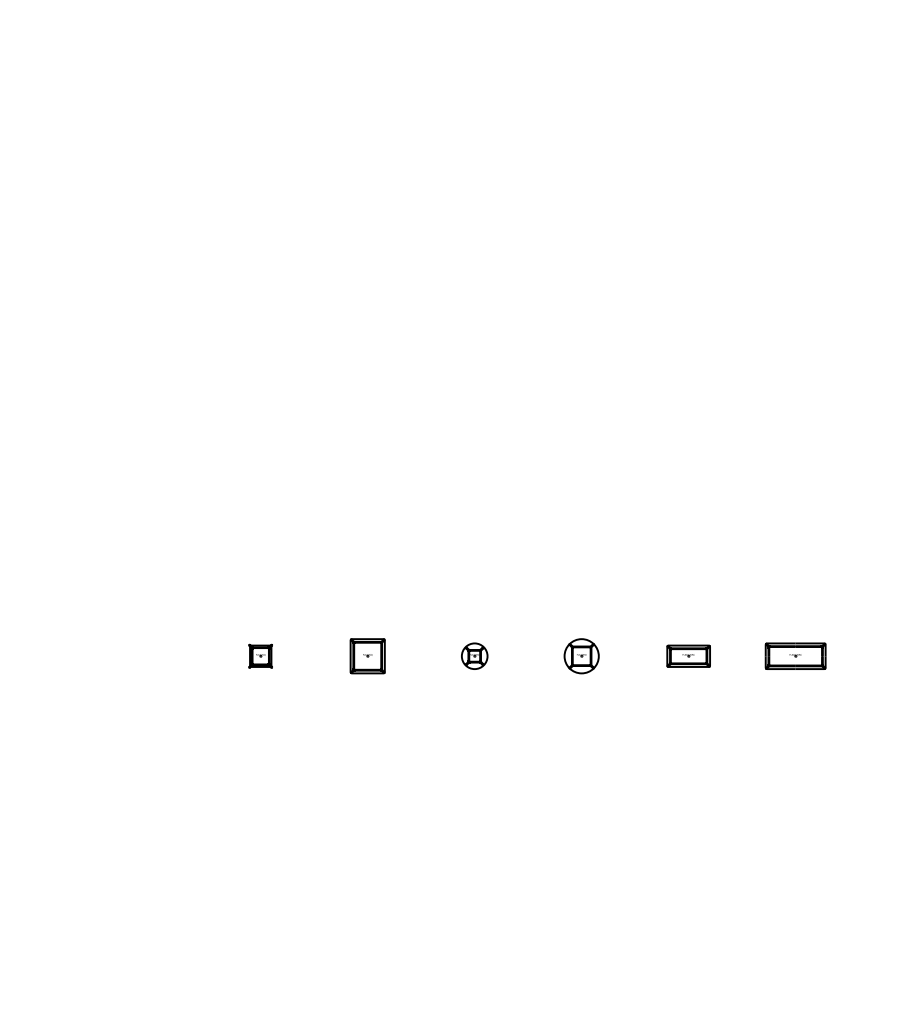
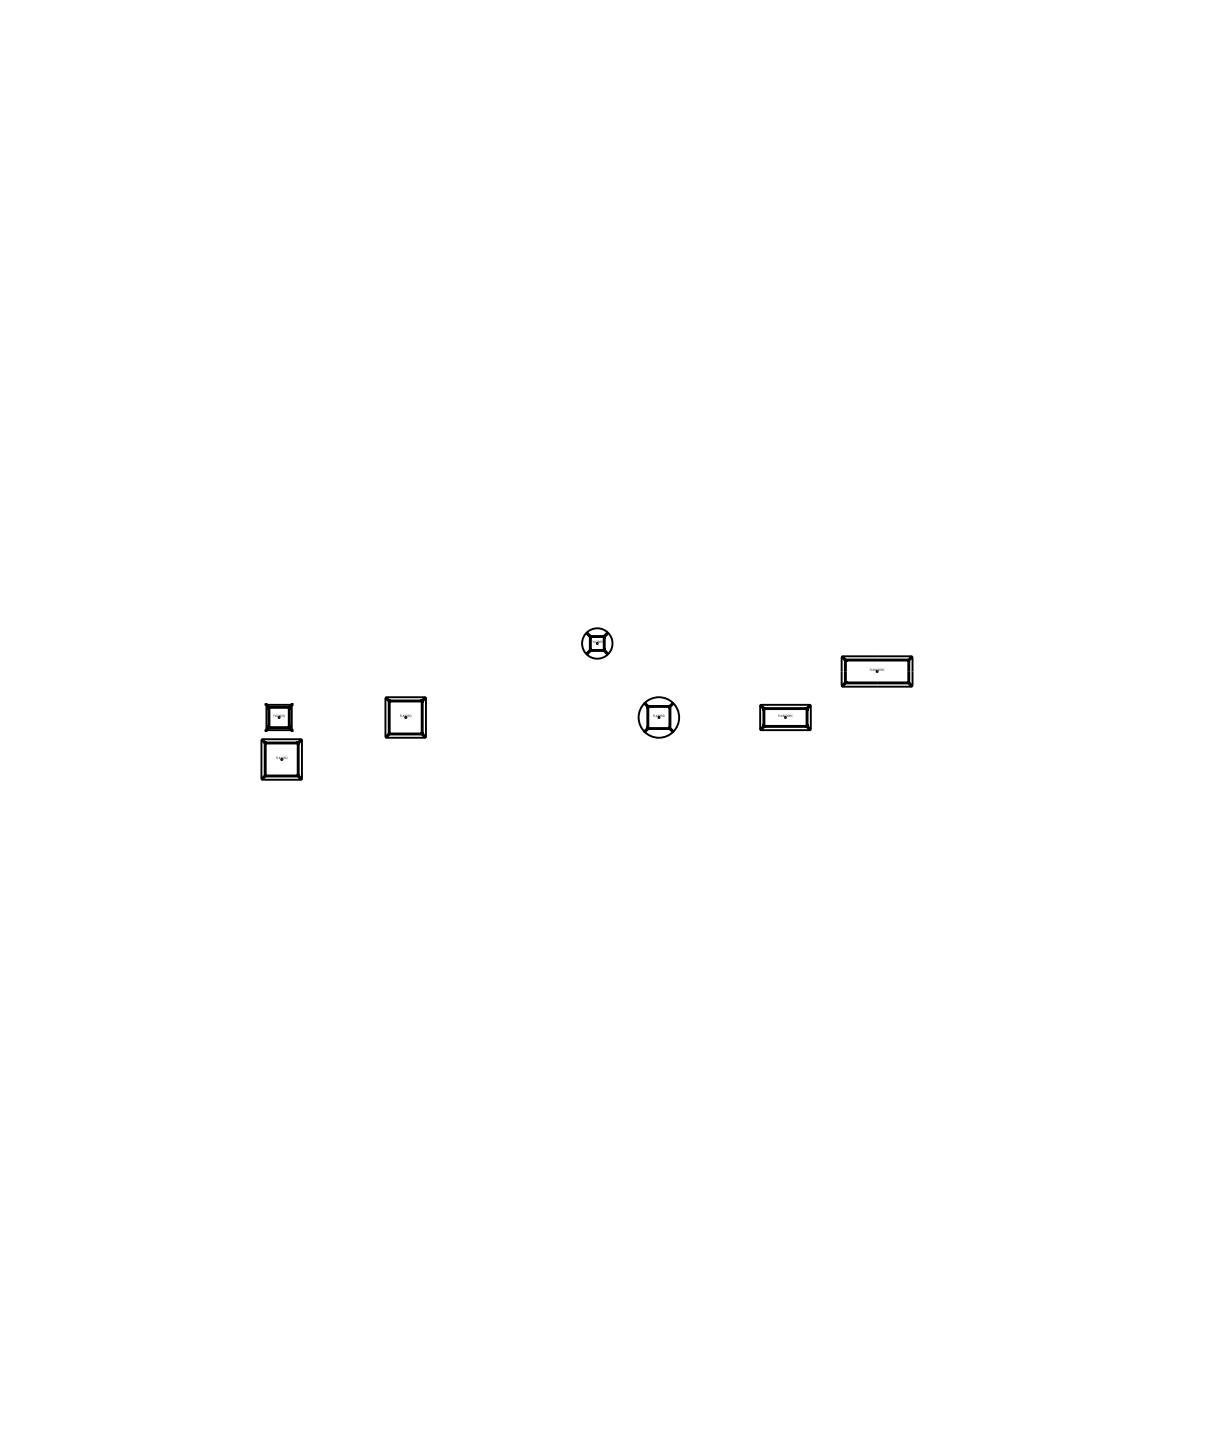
part: (474, 656) -> (597, 643), moved
part: (795, 656) -> (876, 671), moved
part: (262, 691) -> (281, 759), added

